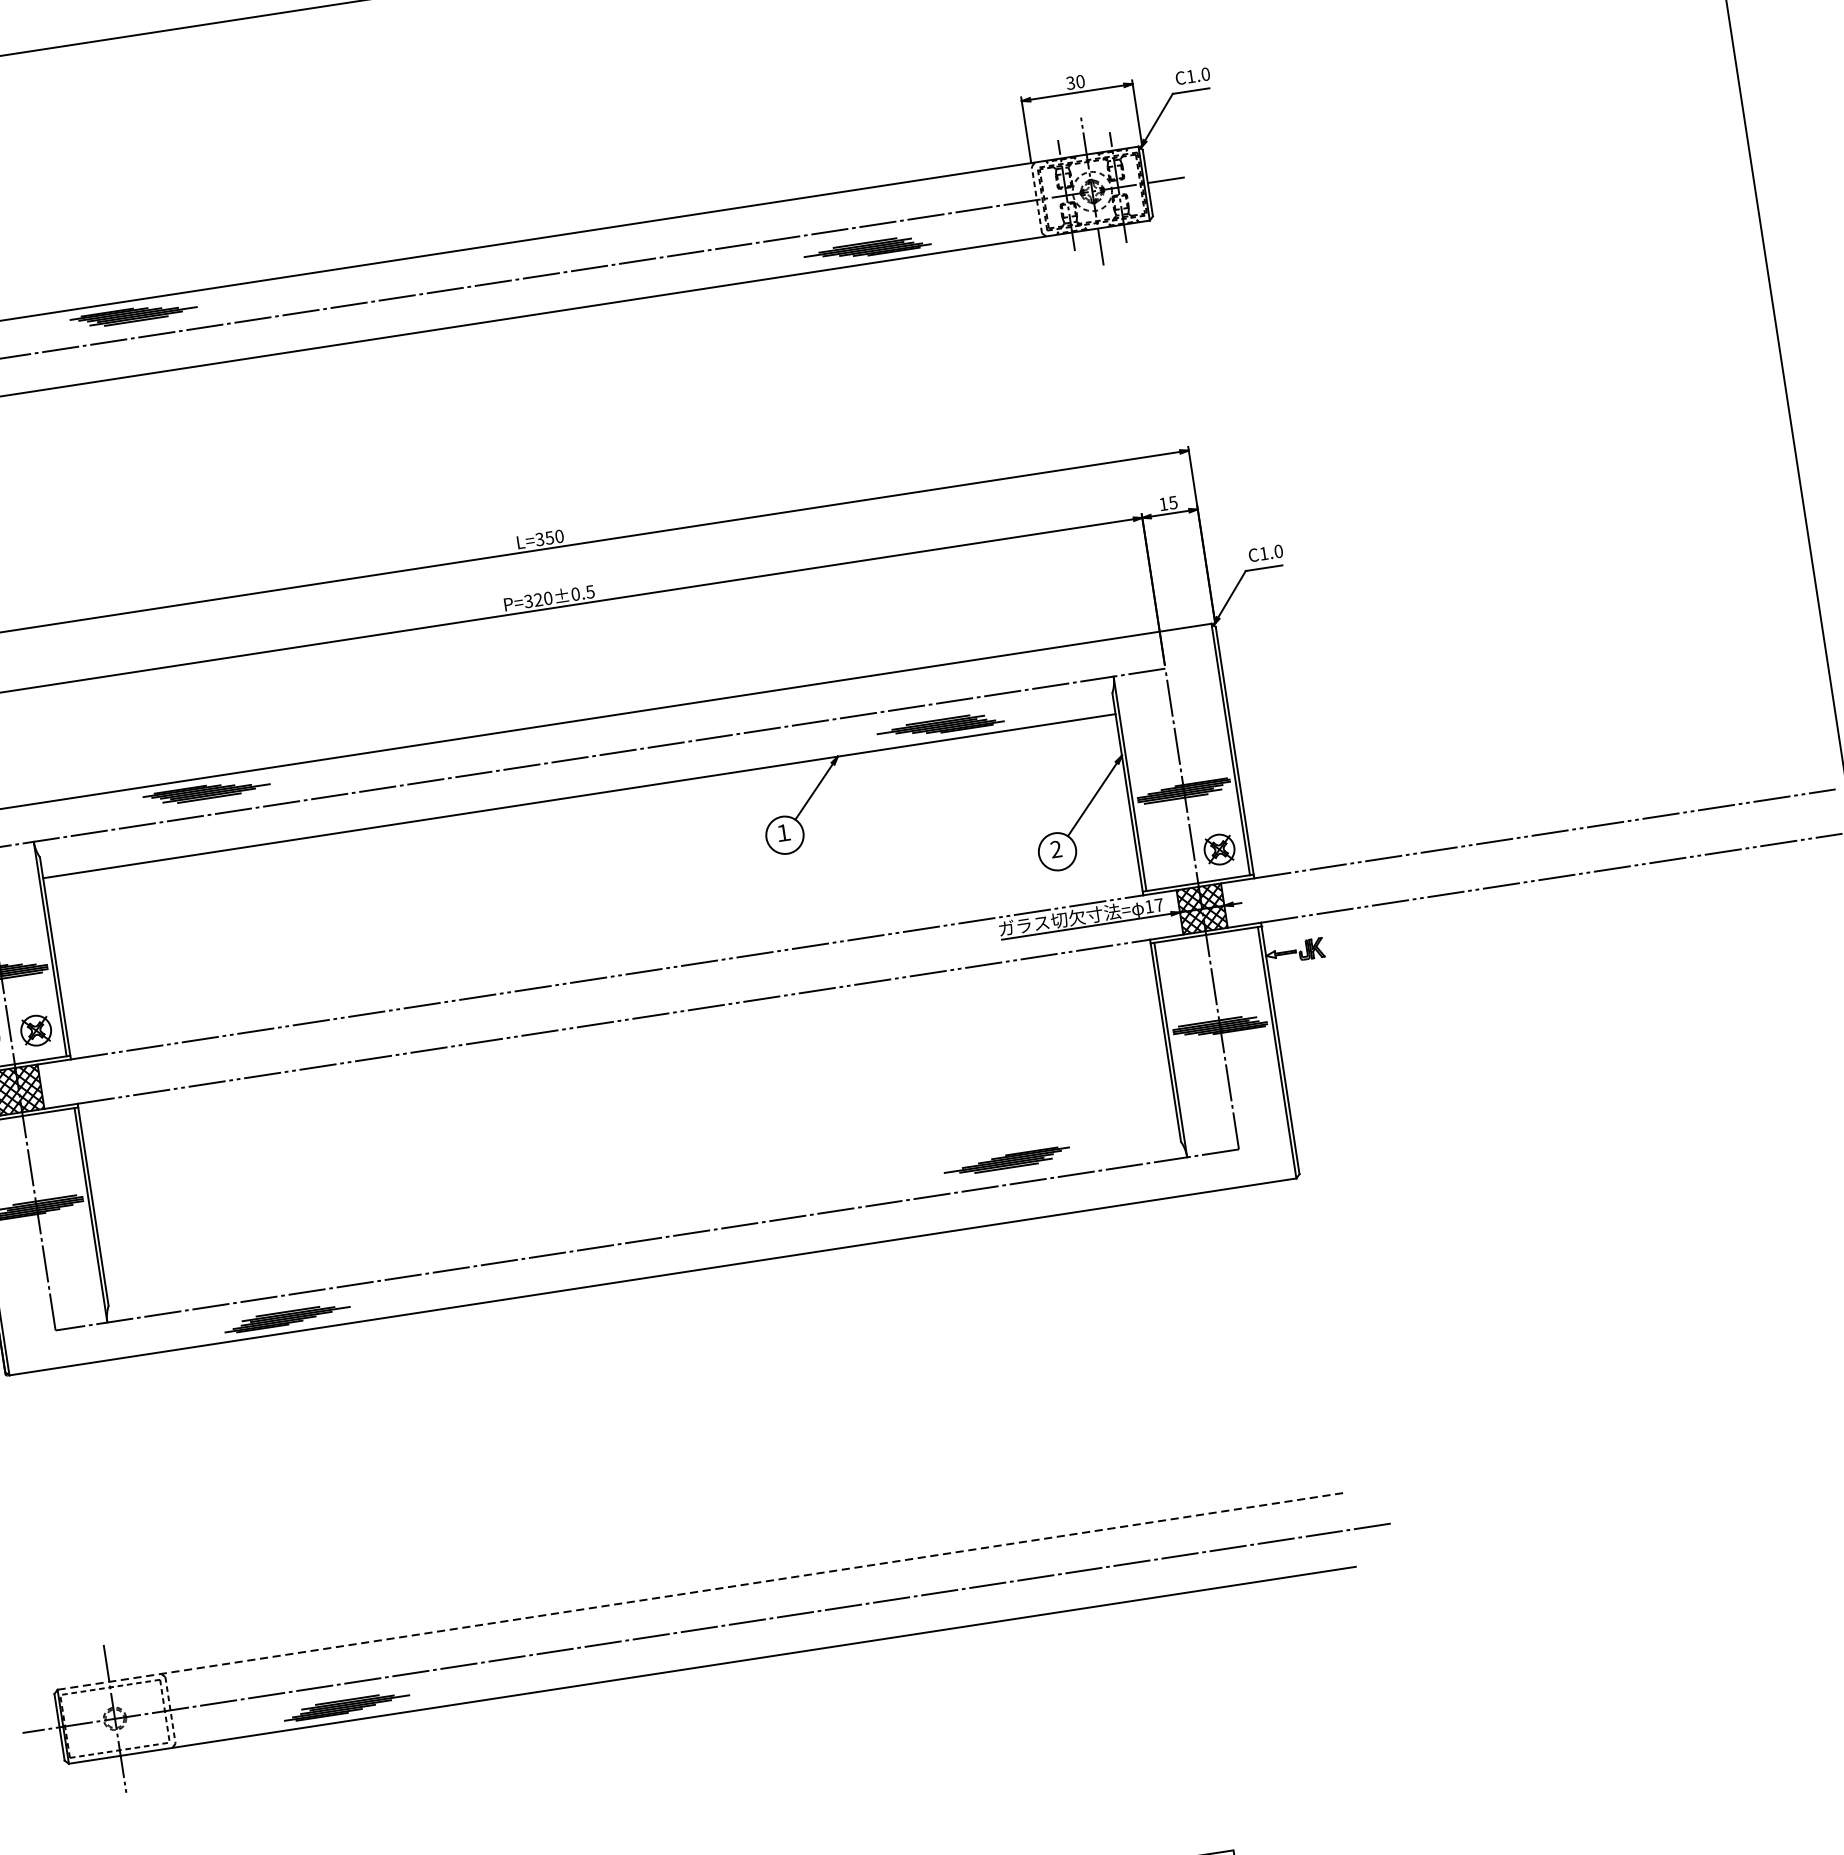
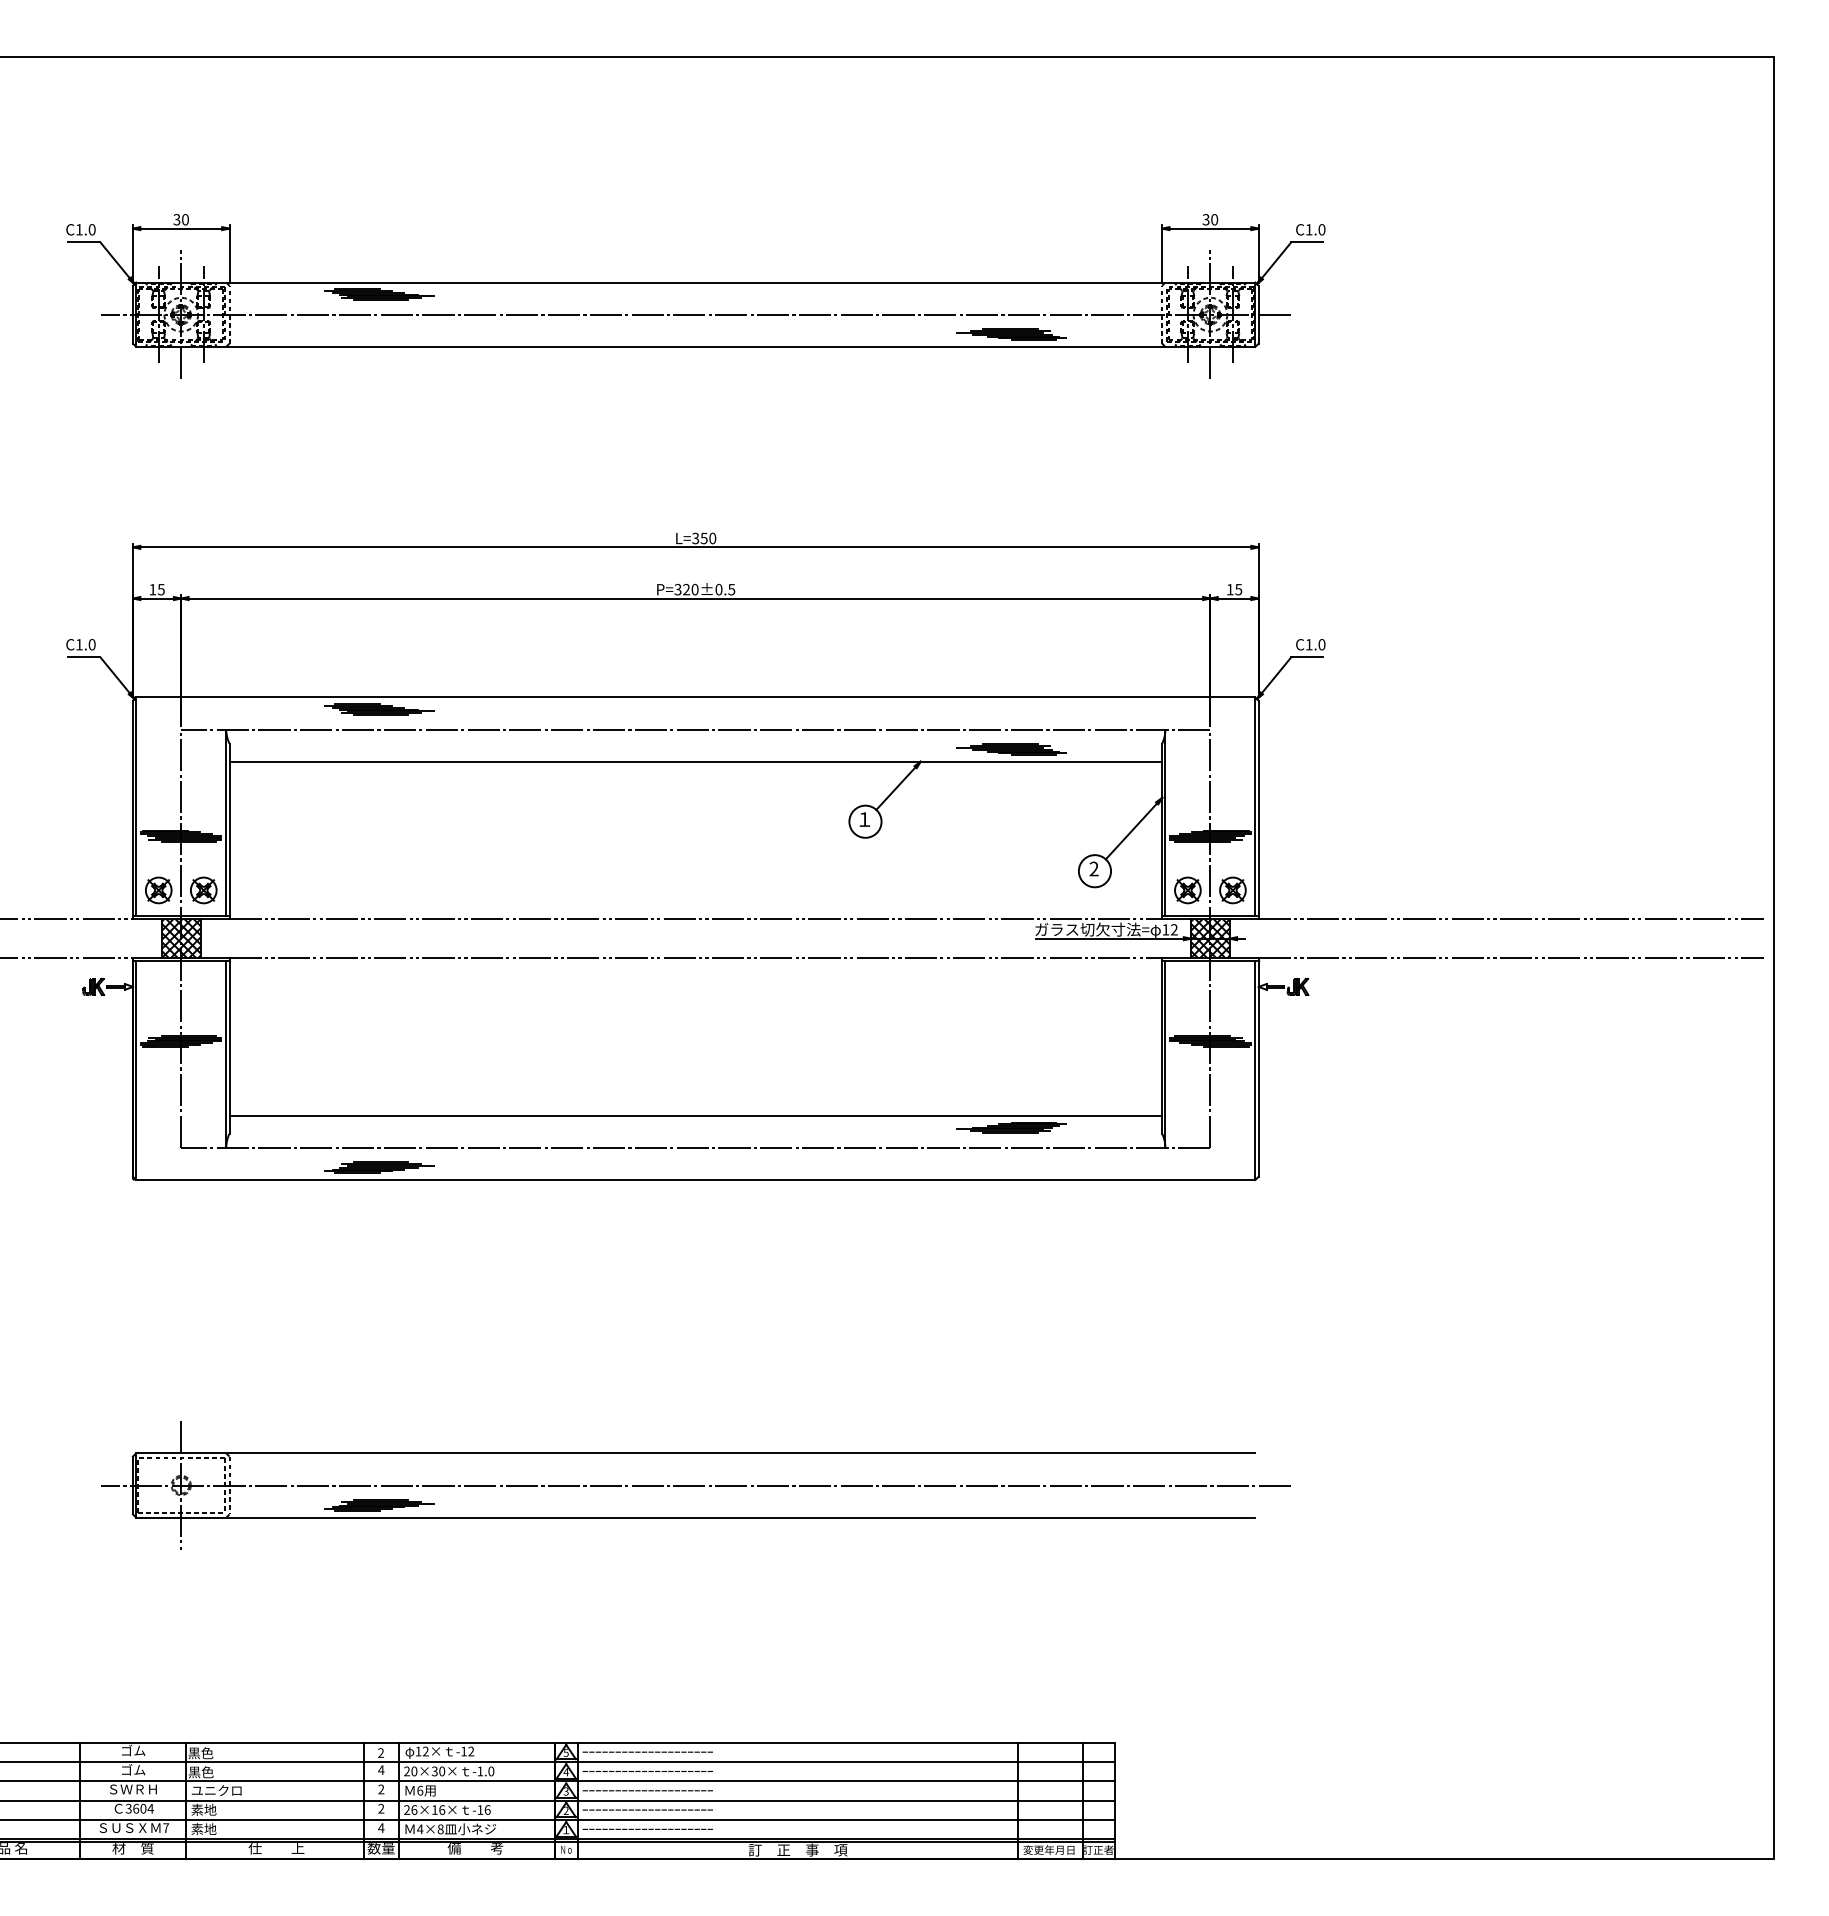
part: (1167, 857) -> (1187, 890), added
text: (1159, 904) -> (1174, 929), 17 -> 12
line: (641, 1202) -> (695, 1115), added
line: (700, 1591) -> (695, 1453), dashed -> solid

